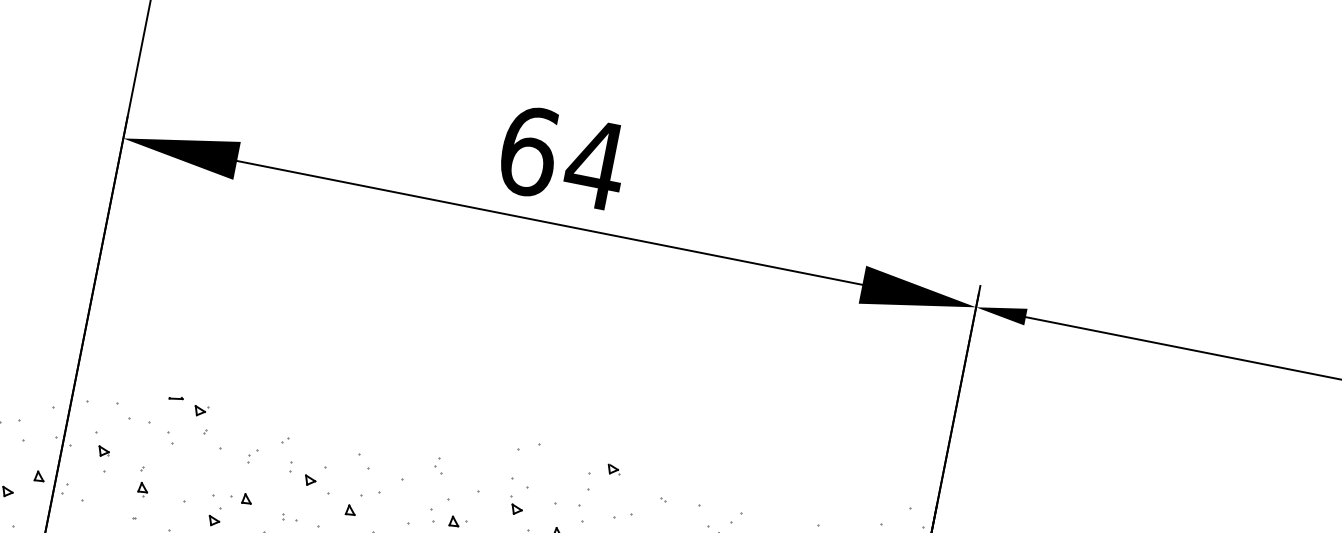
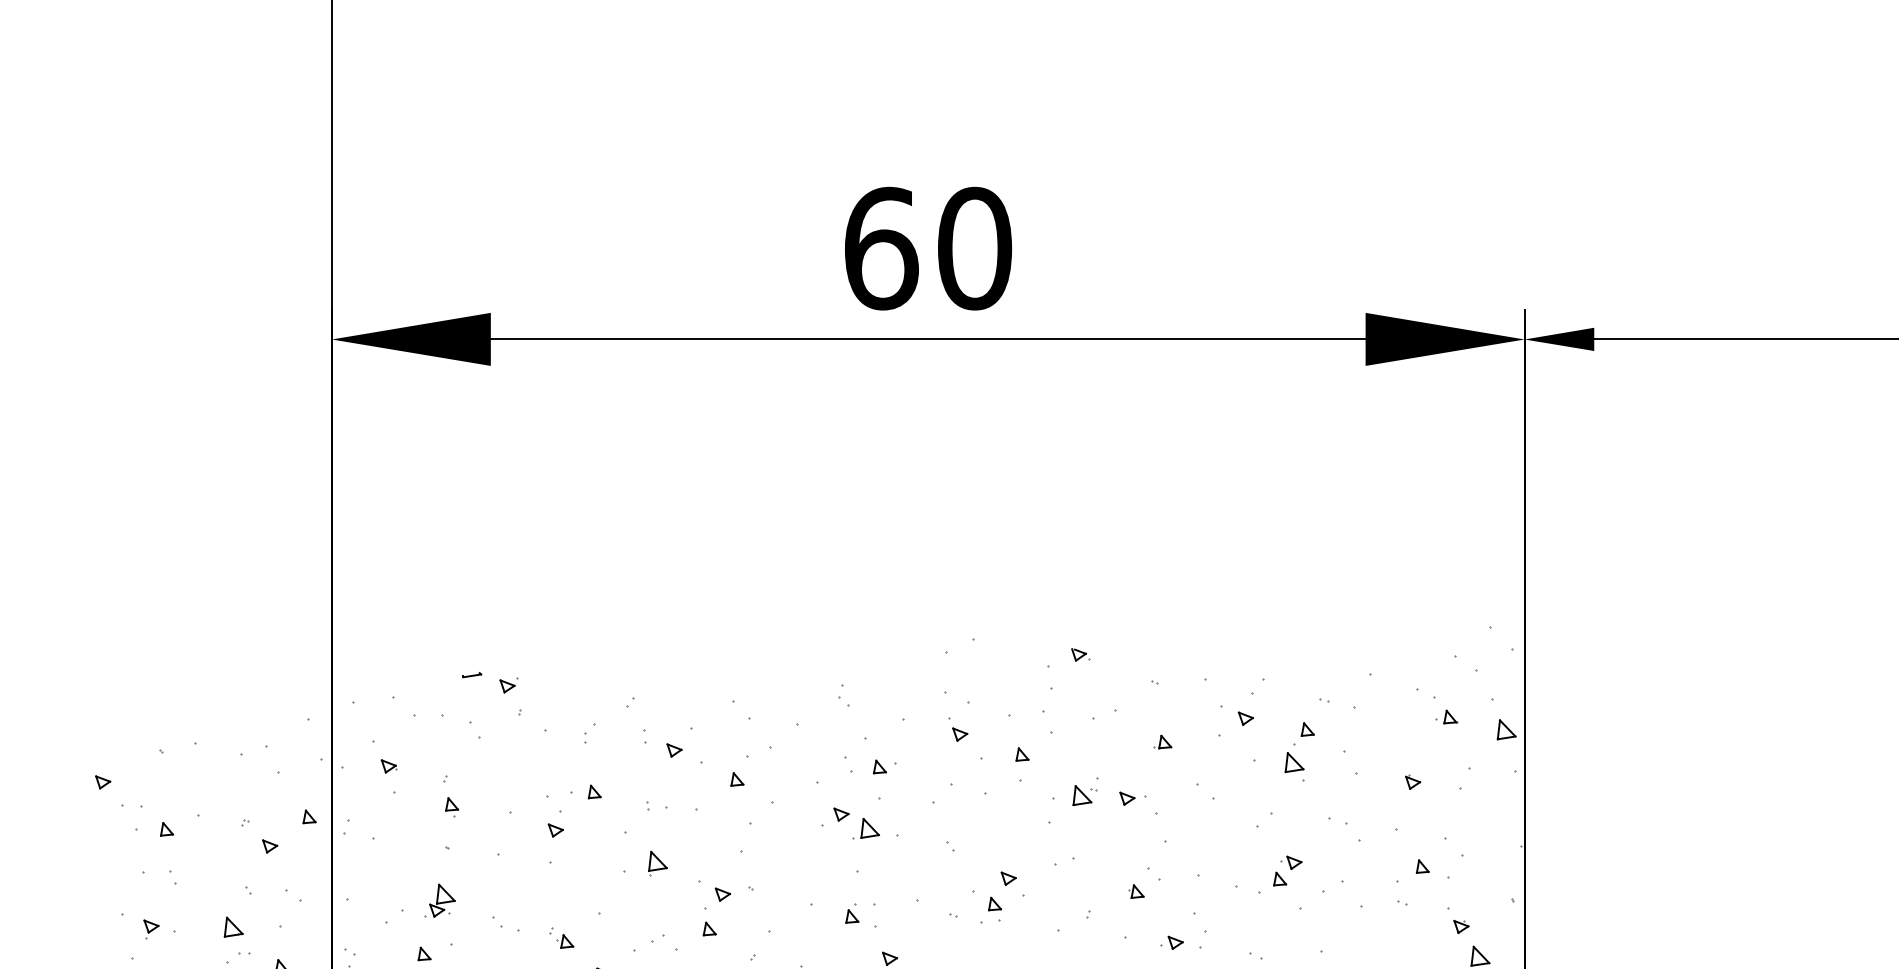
text: (595, 164) -> (974, 248), 64 -> 60

